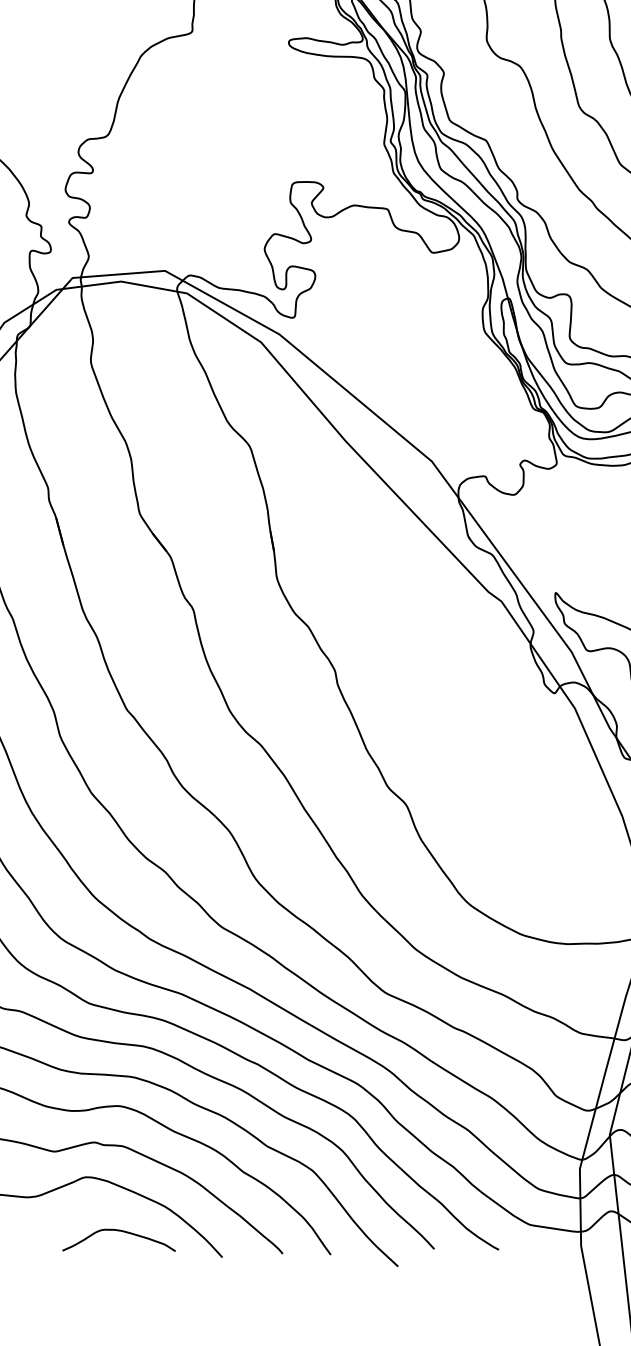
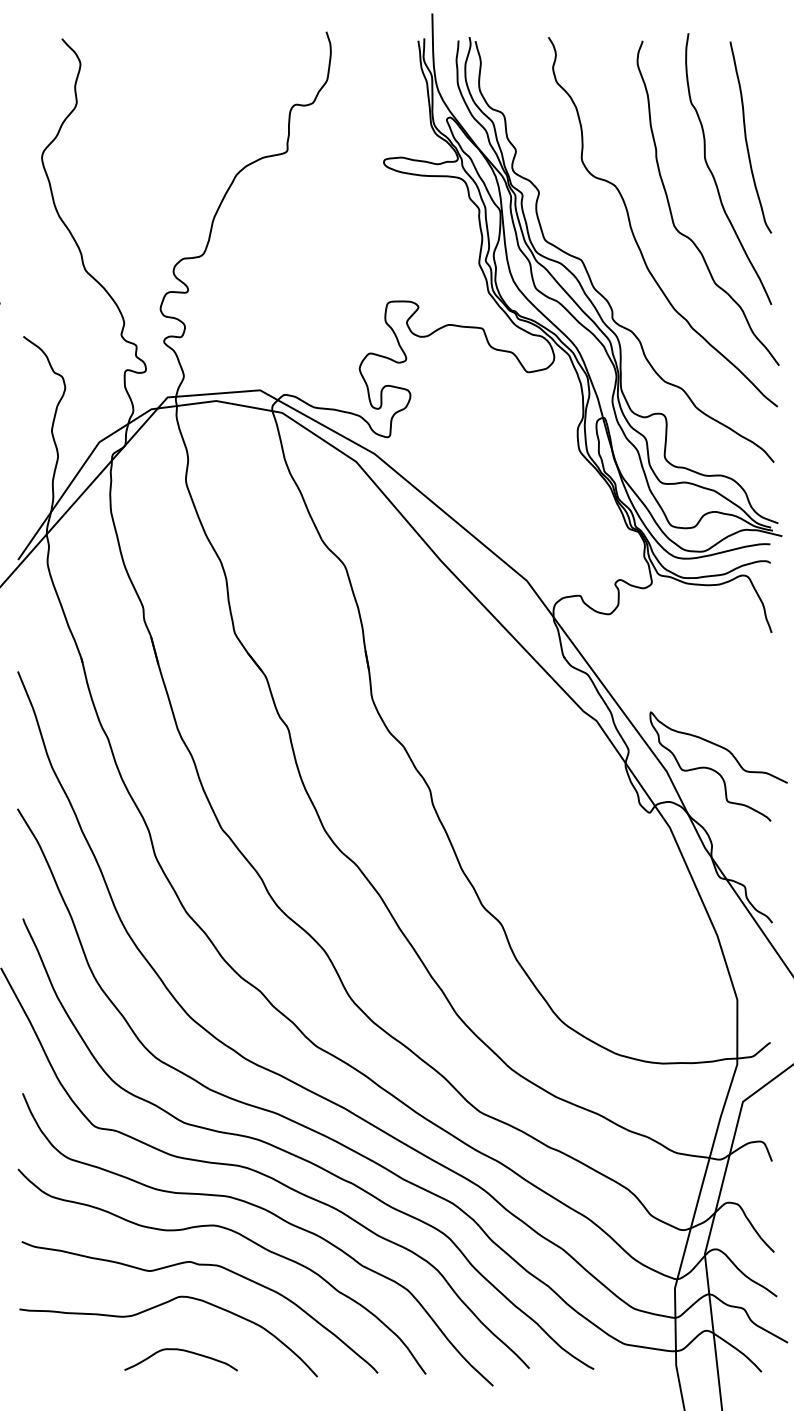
curve: (120, 1232) -> (182, 1351), moved

